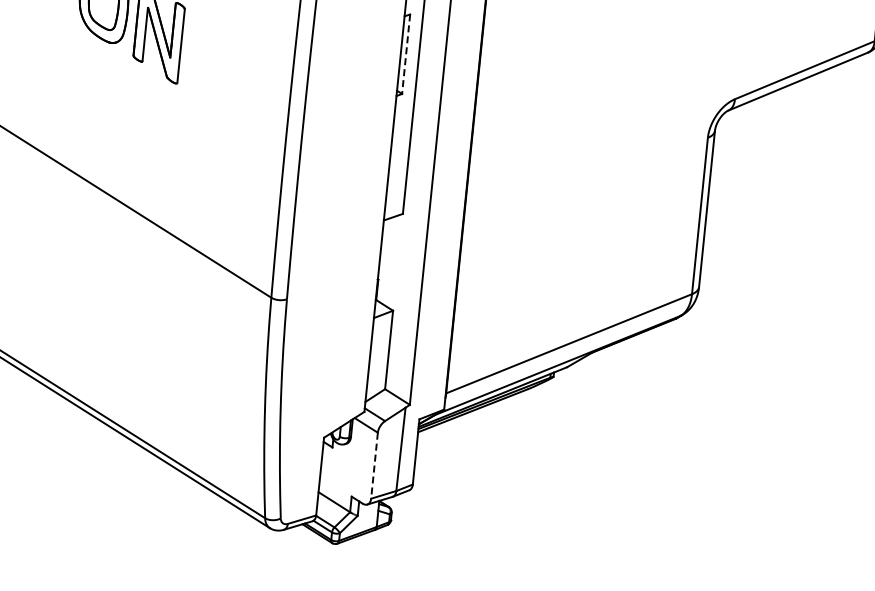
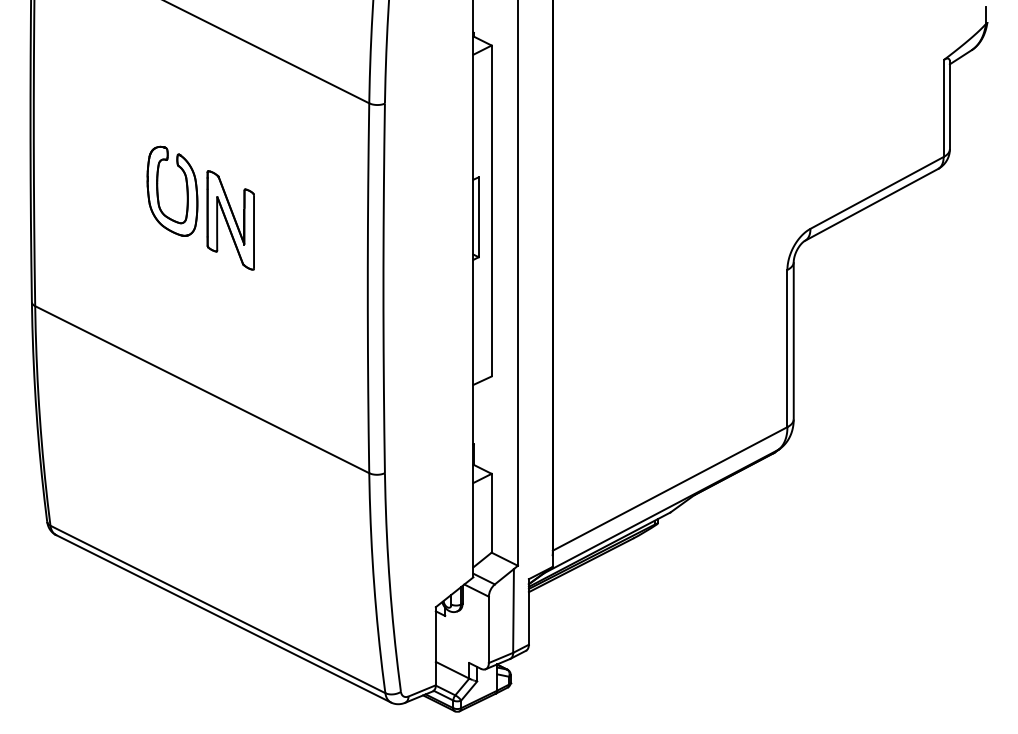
line: (405, 54) -> (478, 217), dashed -> solid
line: (374, 466) -> (488, 630), dashed -> solid

